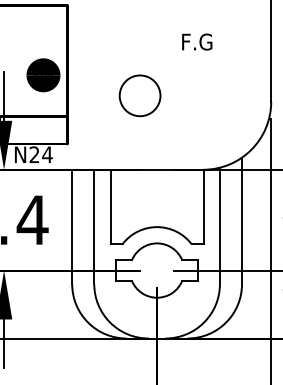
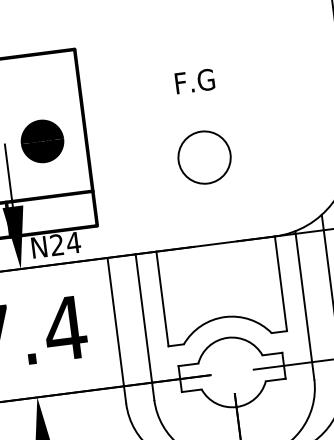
text: (197, 41) -> (195, 80), moved
text: (43, 75) -> (42, 141), moved
part: (139, 95) -> (203, 157), moved

